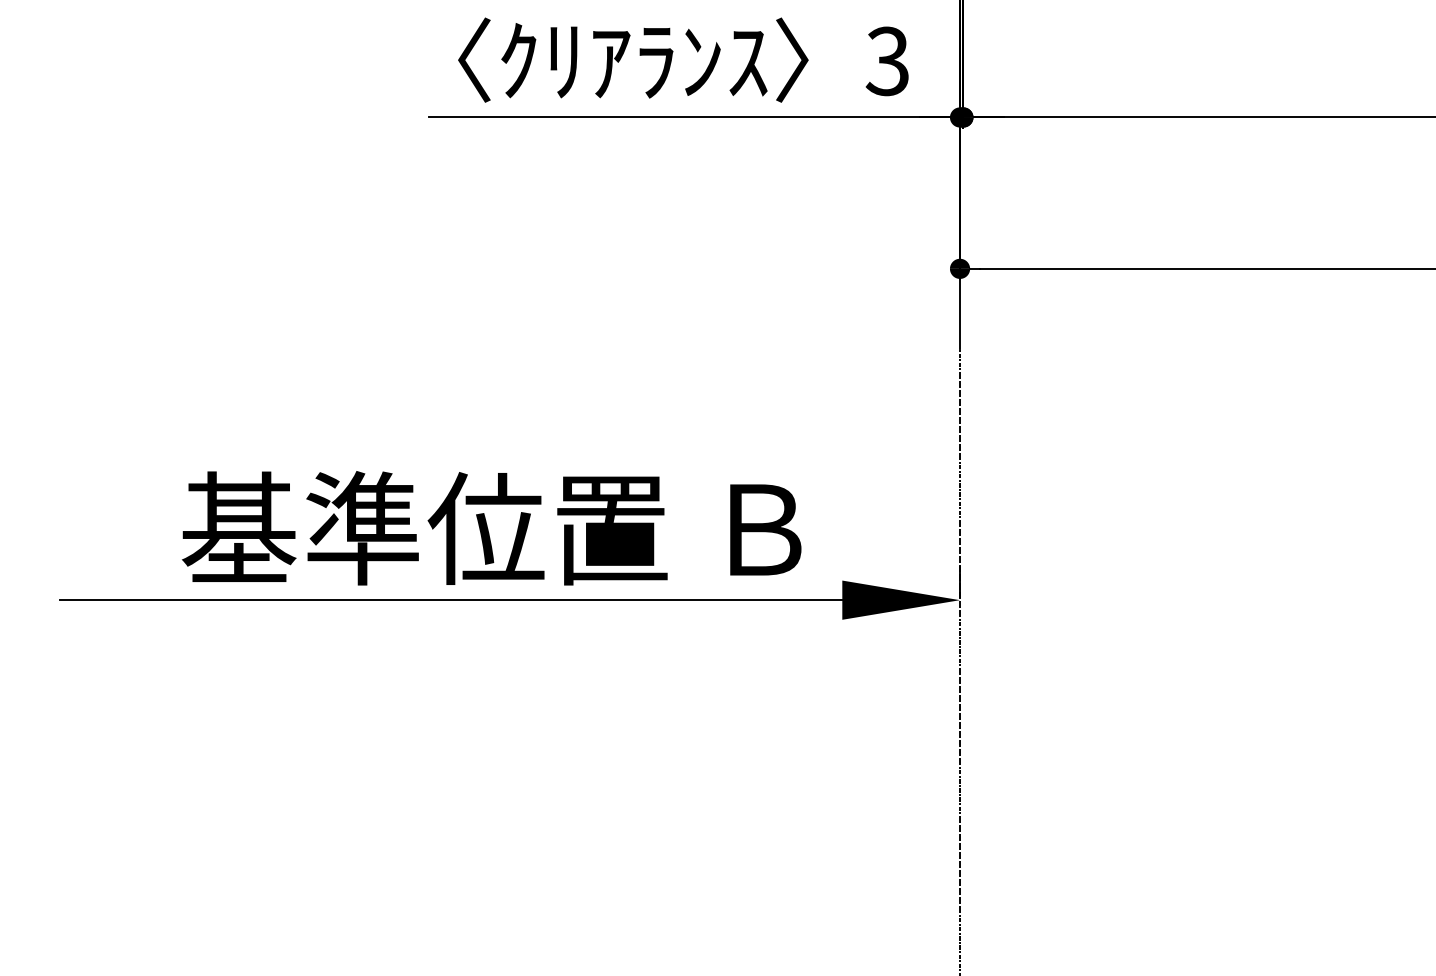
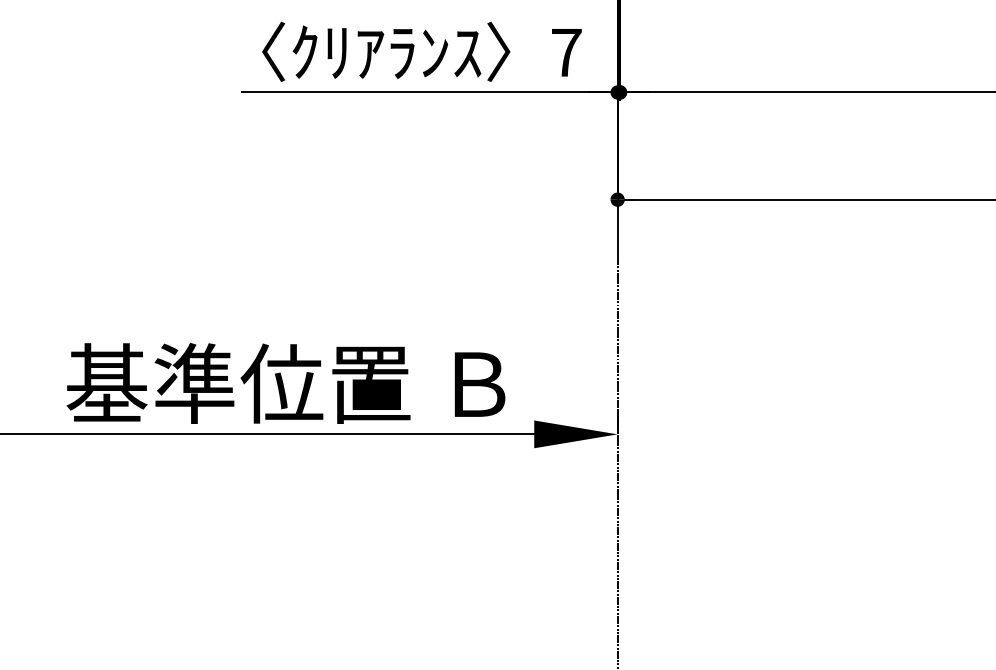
text: (887, 61) -> (566, 52), 3 -> 7

